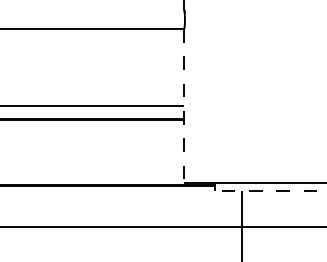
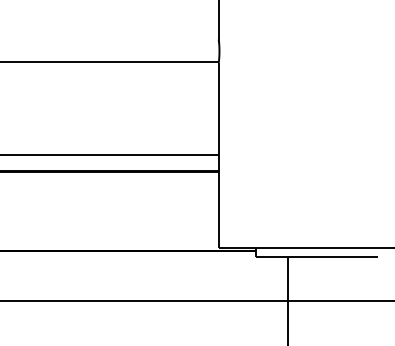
line: (184, 106) -> (218, 155), dashed -> solid
line: (265, 191) -> (316, 257), dashed -> solid

